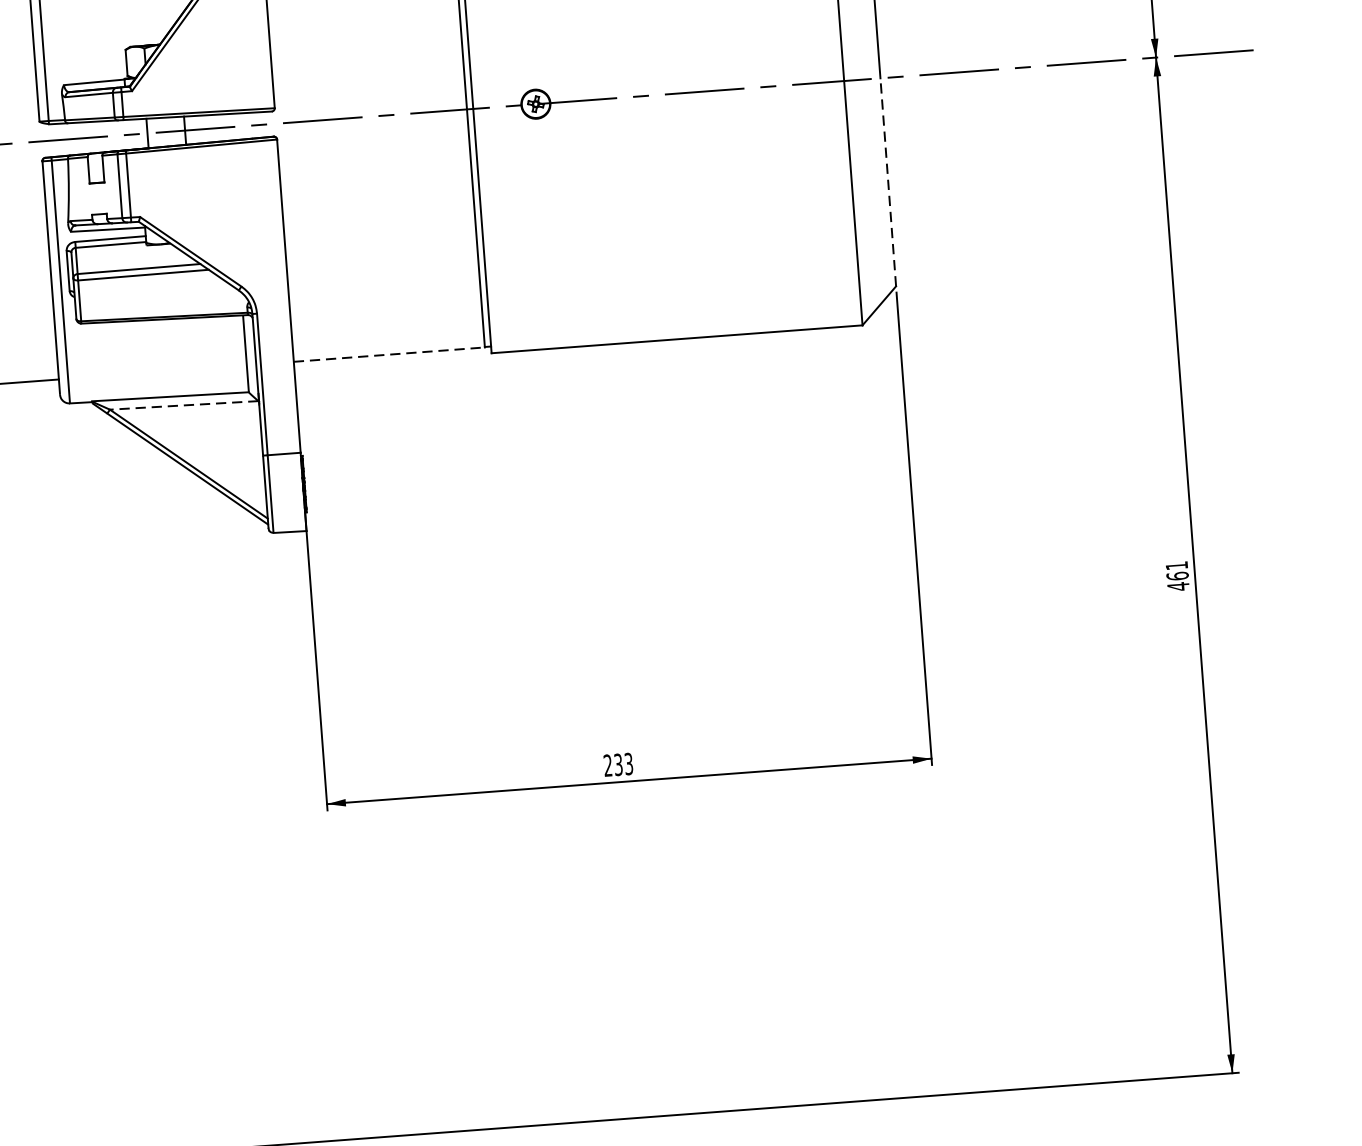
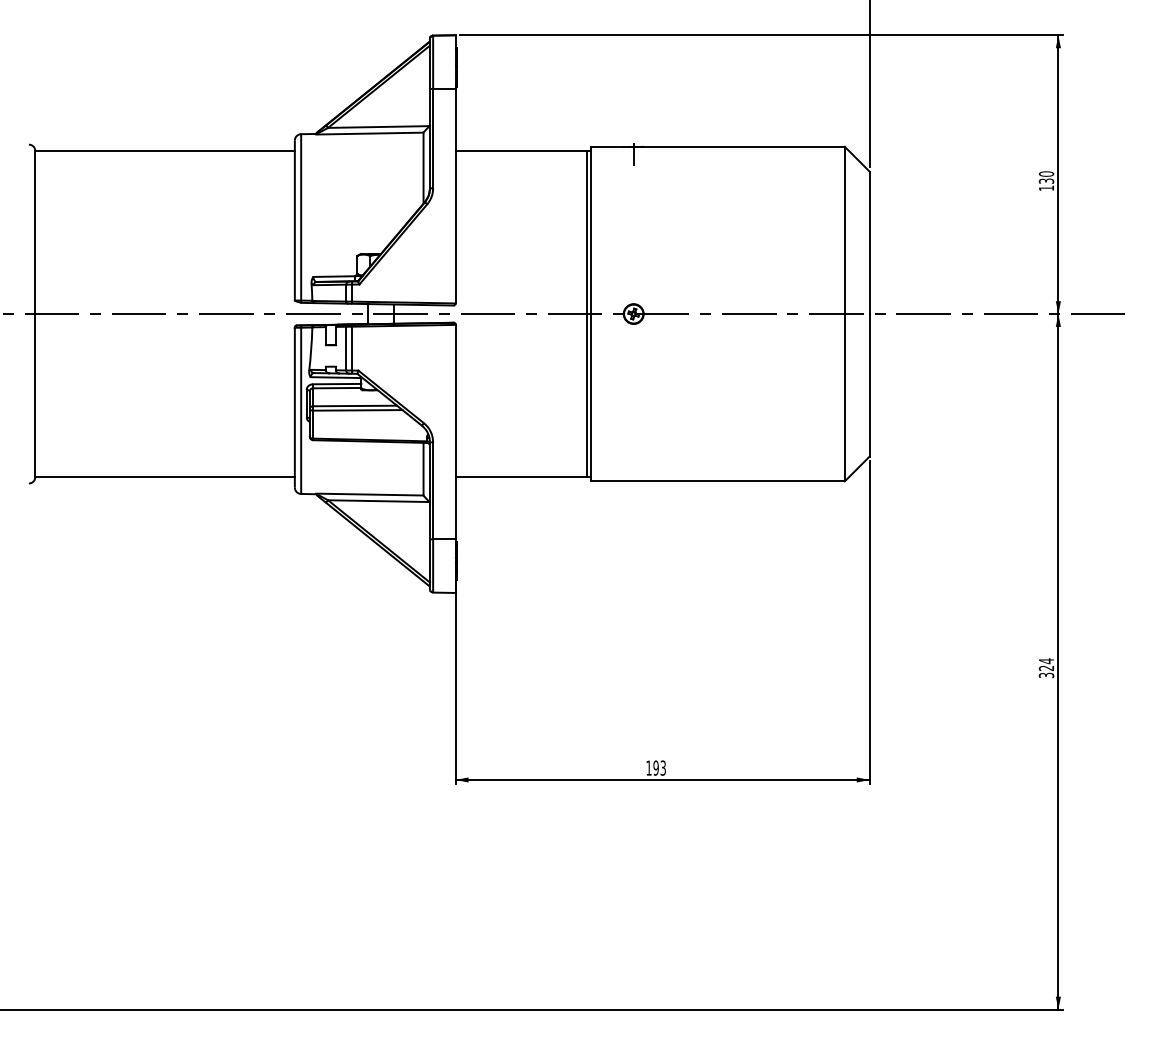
line: (887, 181) -> (869, 384), dashed -> solid
line: (389, 355) -> (521, 477), dashed -> solid
line: (183, 405) -> (378, 501), dashed -> solid
text: (1177, 576) -> (1046, 668), 461 -> 324
text: (613, 764) -> (652, 767), 233 -> 193

